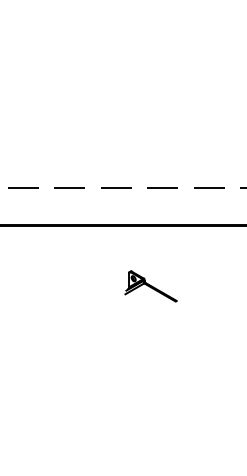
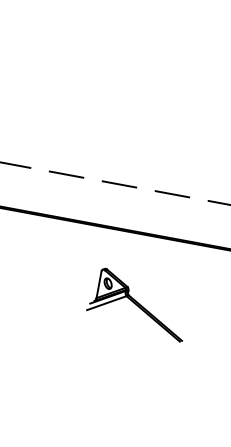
part: (150, 286) -> (137, 304), size x1.67

